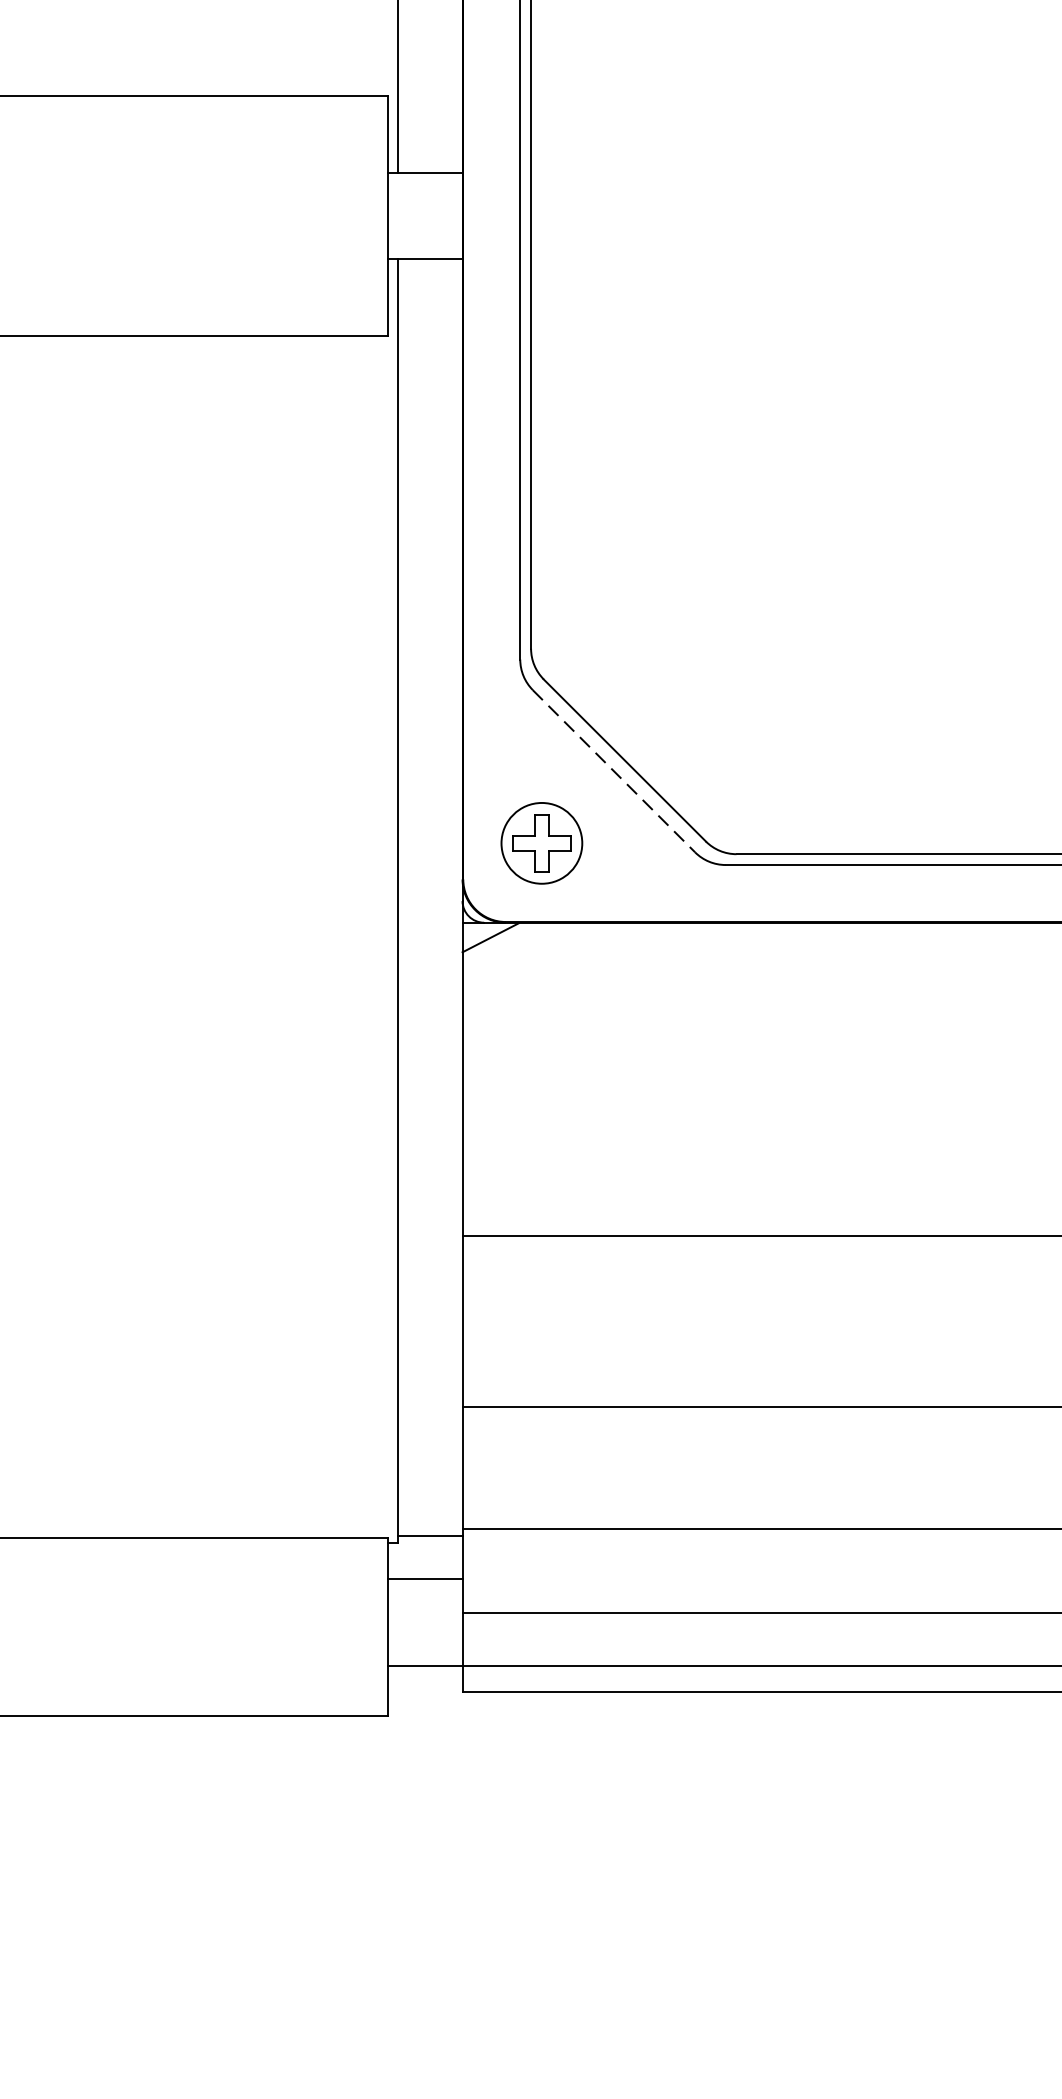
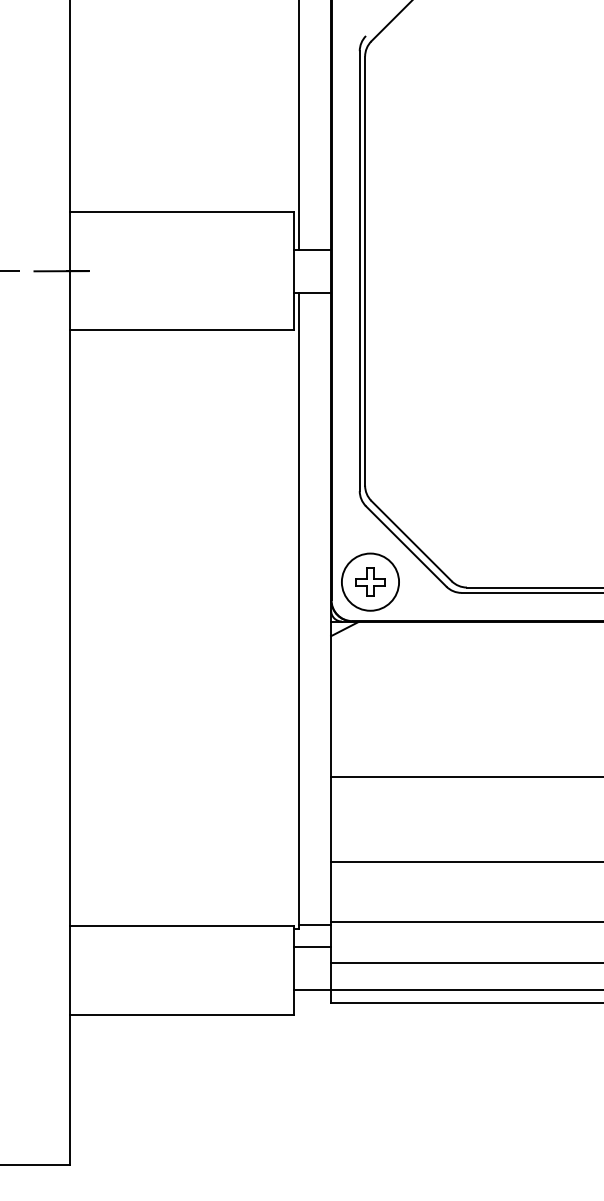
line: (614, 771) -> (406, 546), dashed -> solid
circle: (541, 841) -> (370, 581), size x1.43

